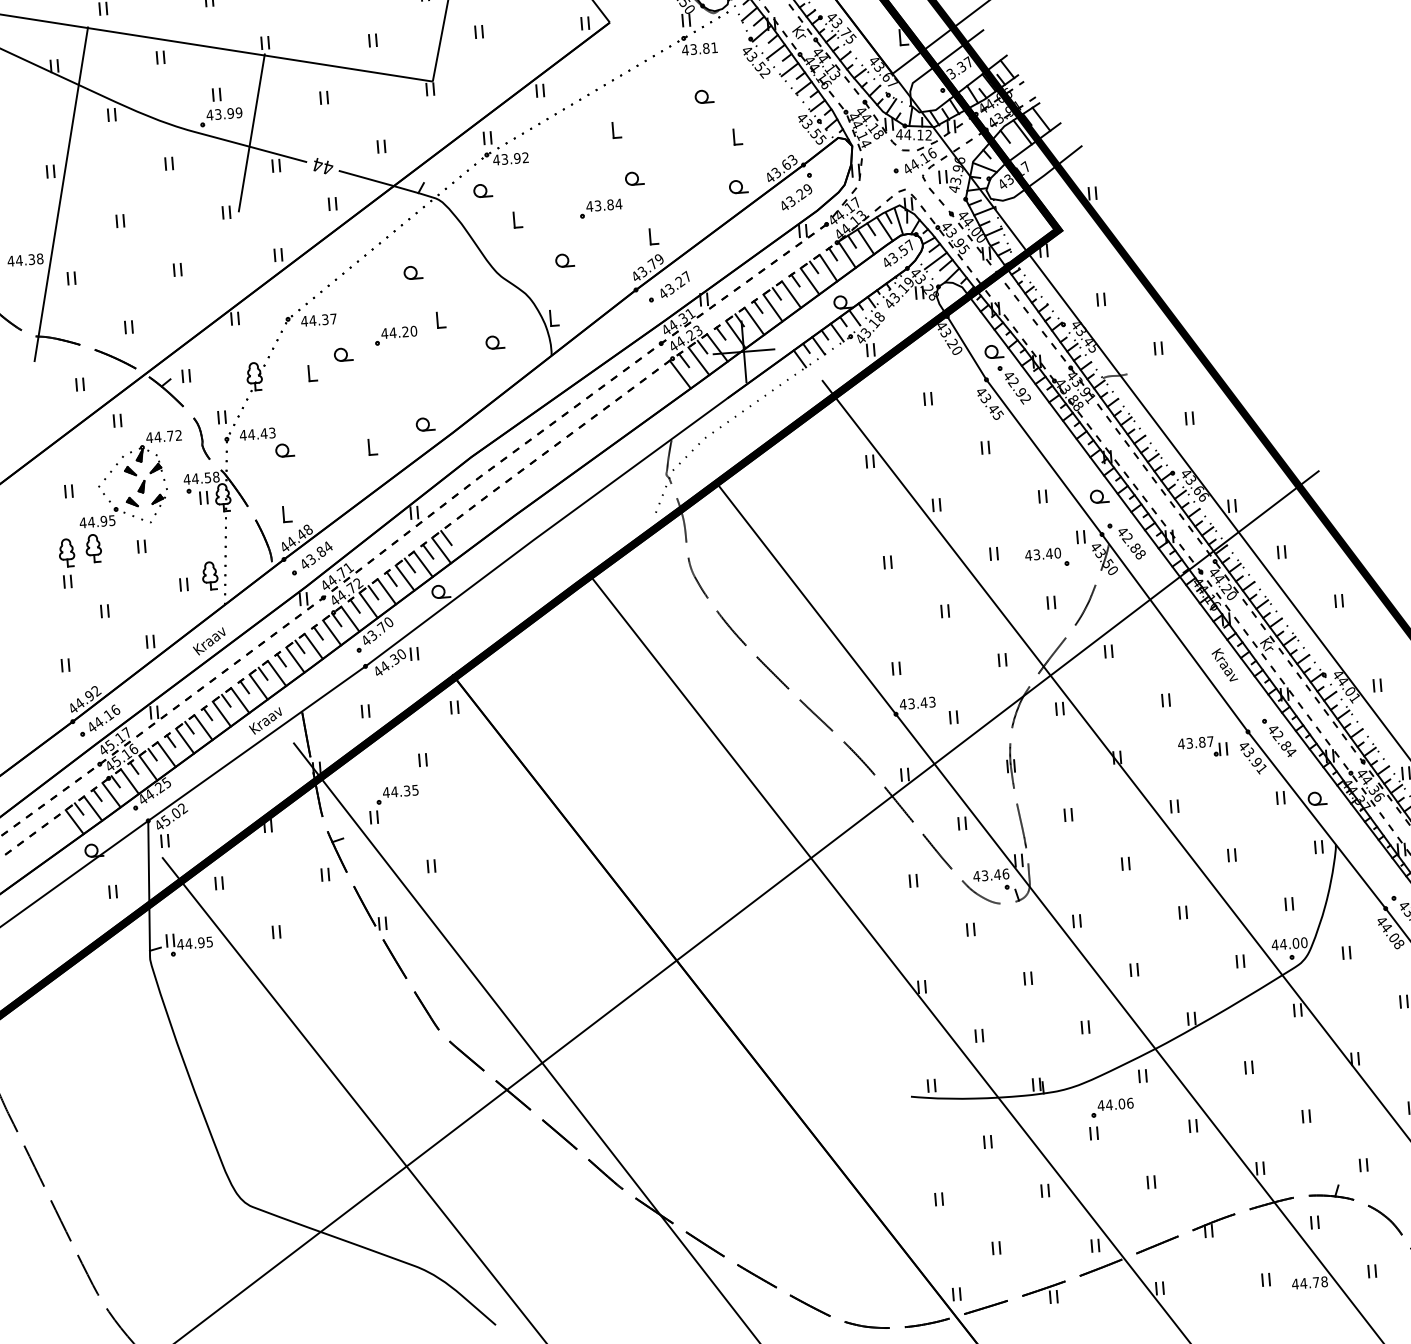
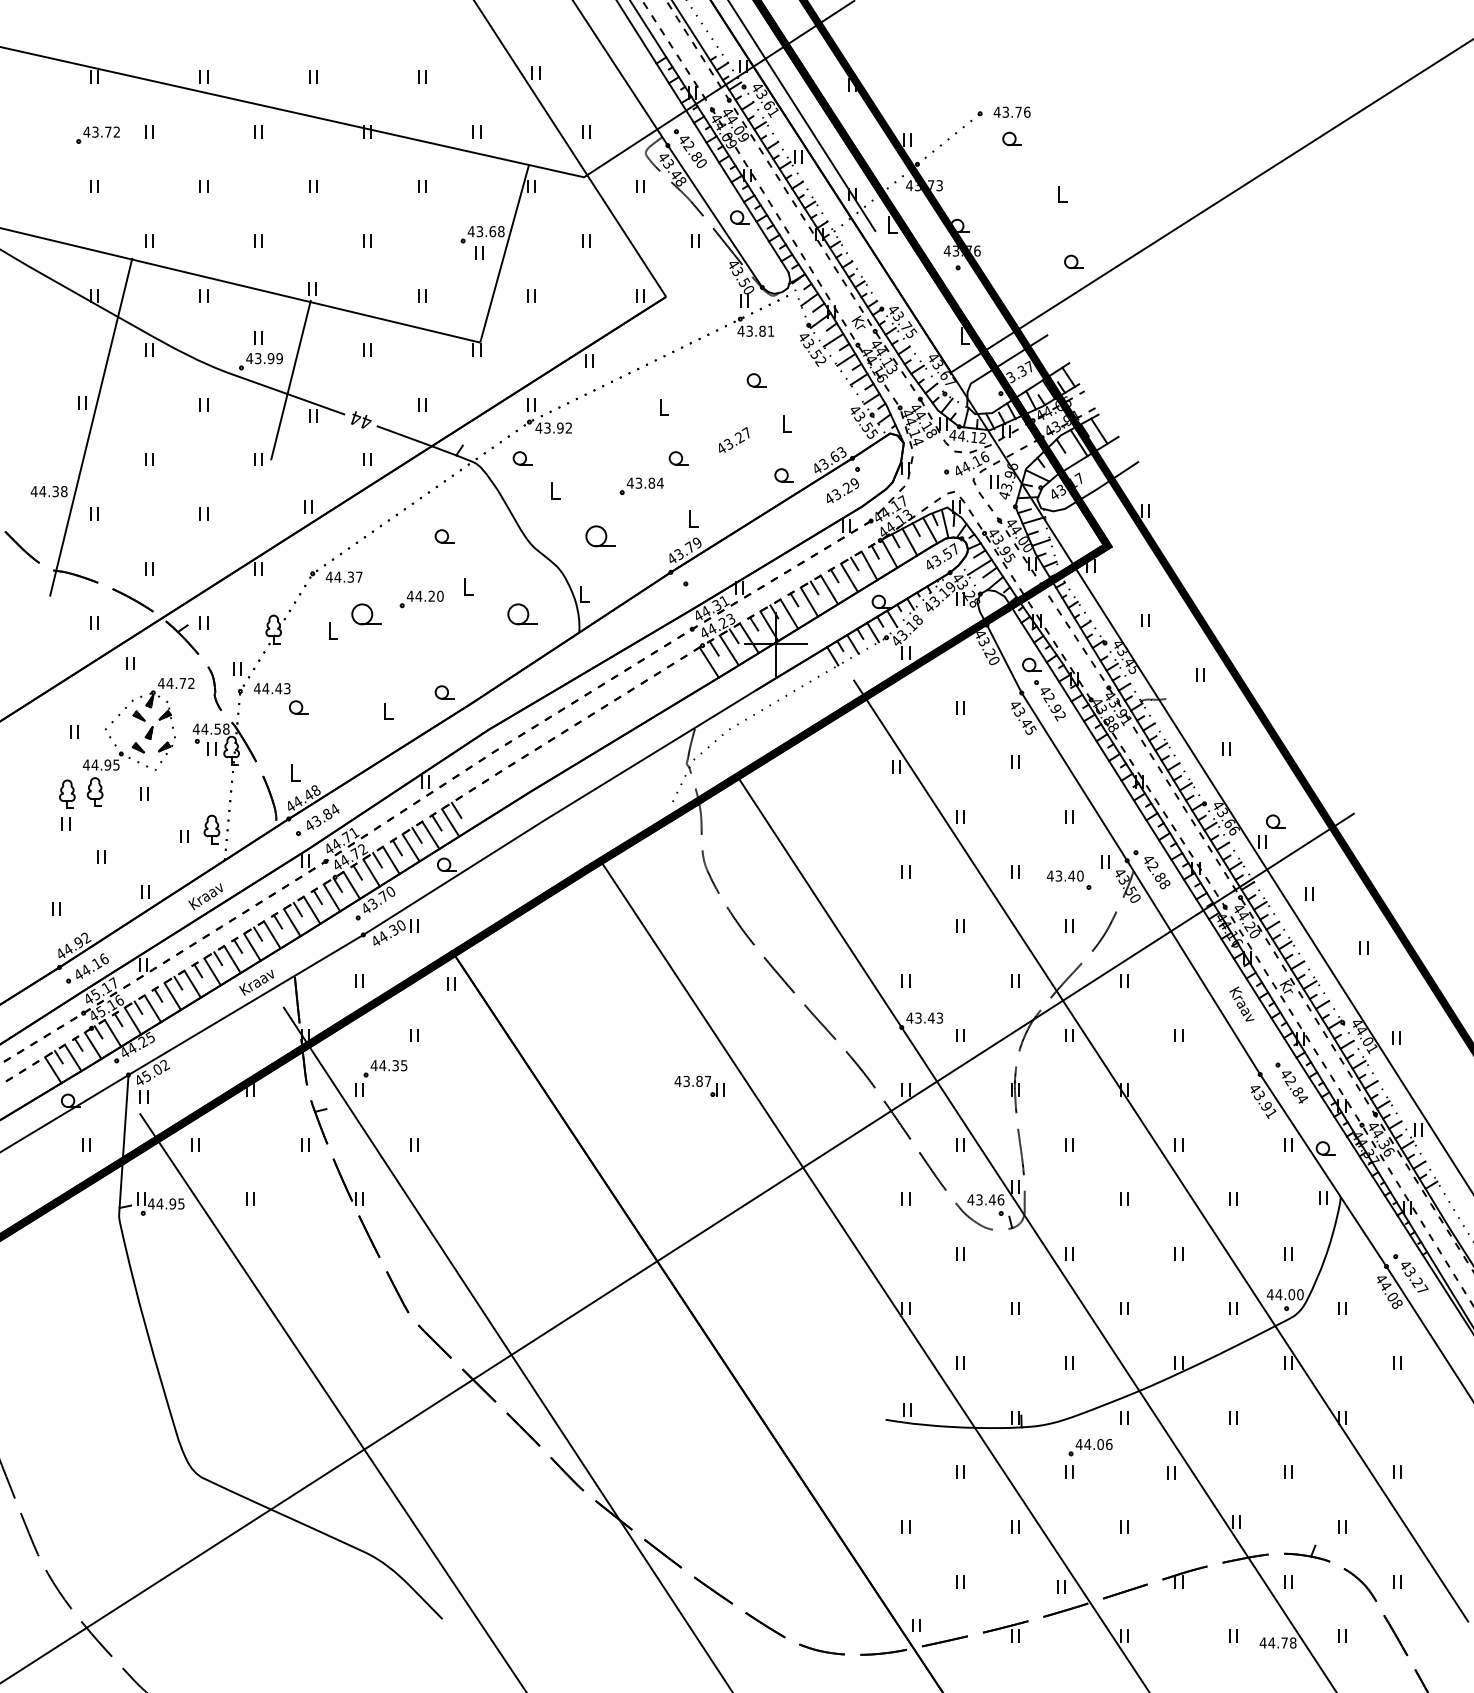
part: (564, 260) -> (600, 536), size x1.6
text: (675, 284) -> (734, 439), moved
part: (495, 342) -> (522, 614), size x1.6
part: (343, 354) -> (366, 614), size x1.6
part: (1099, 496) -> (1275, 821), moved
part: (1202, 746) -> (699, 1085), moved

